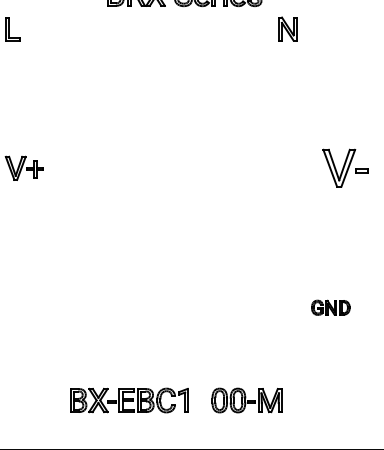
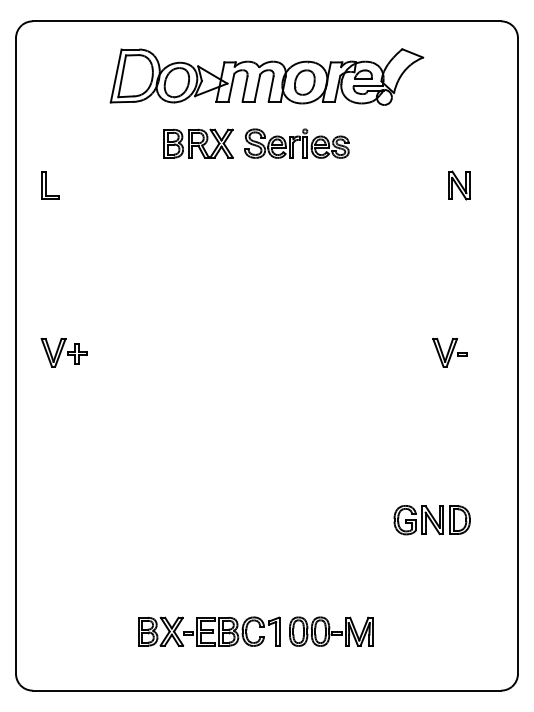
part: (287, 29) -> (459, 185), moved
part: (345, 168) -> (449, 352), size x0.62
part: (330, 307) -> (431, 520), size x1.67
part: (129, 400) -> (209, 631), moved

